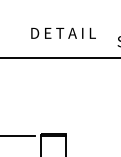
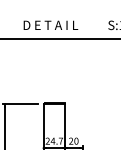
text: (63, 32) -> (50, 24), moved

